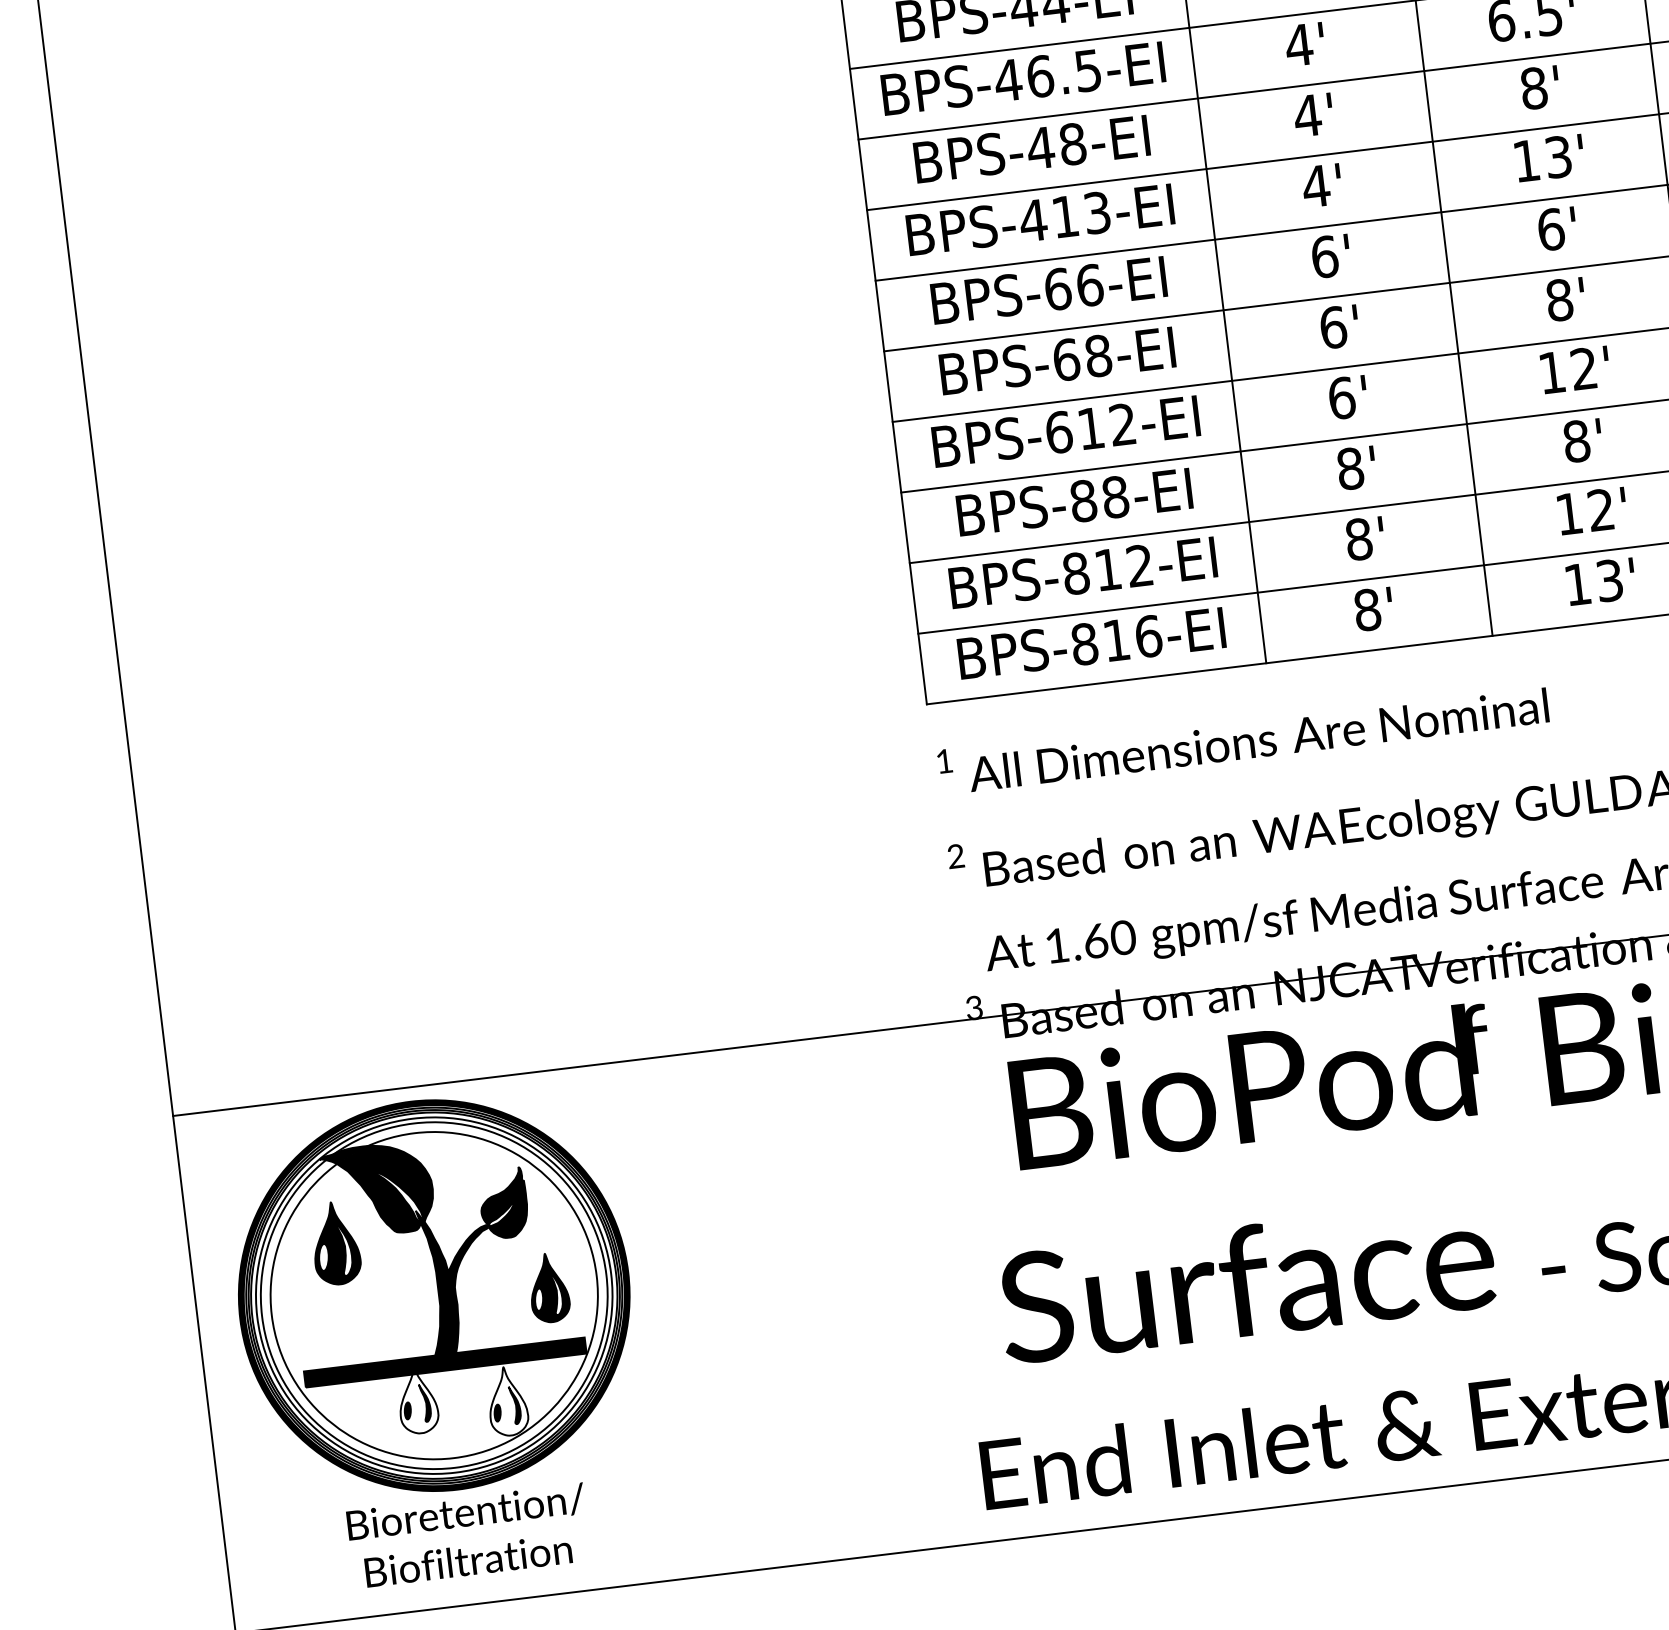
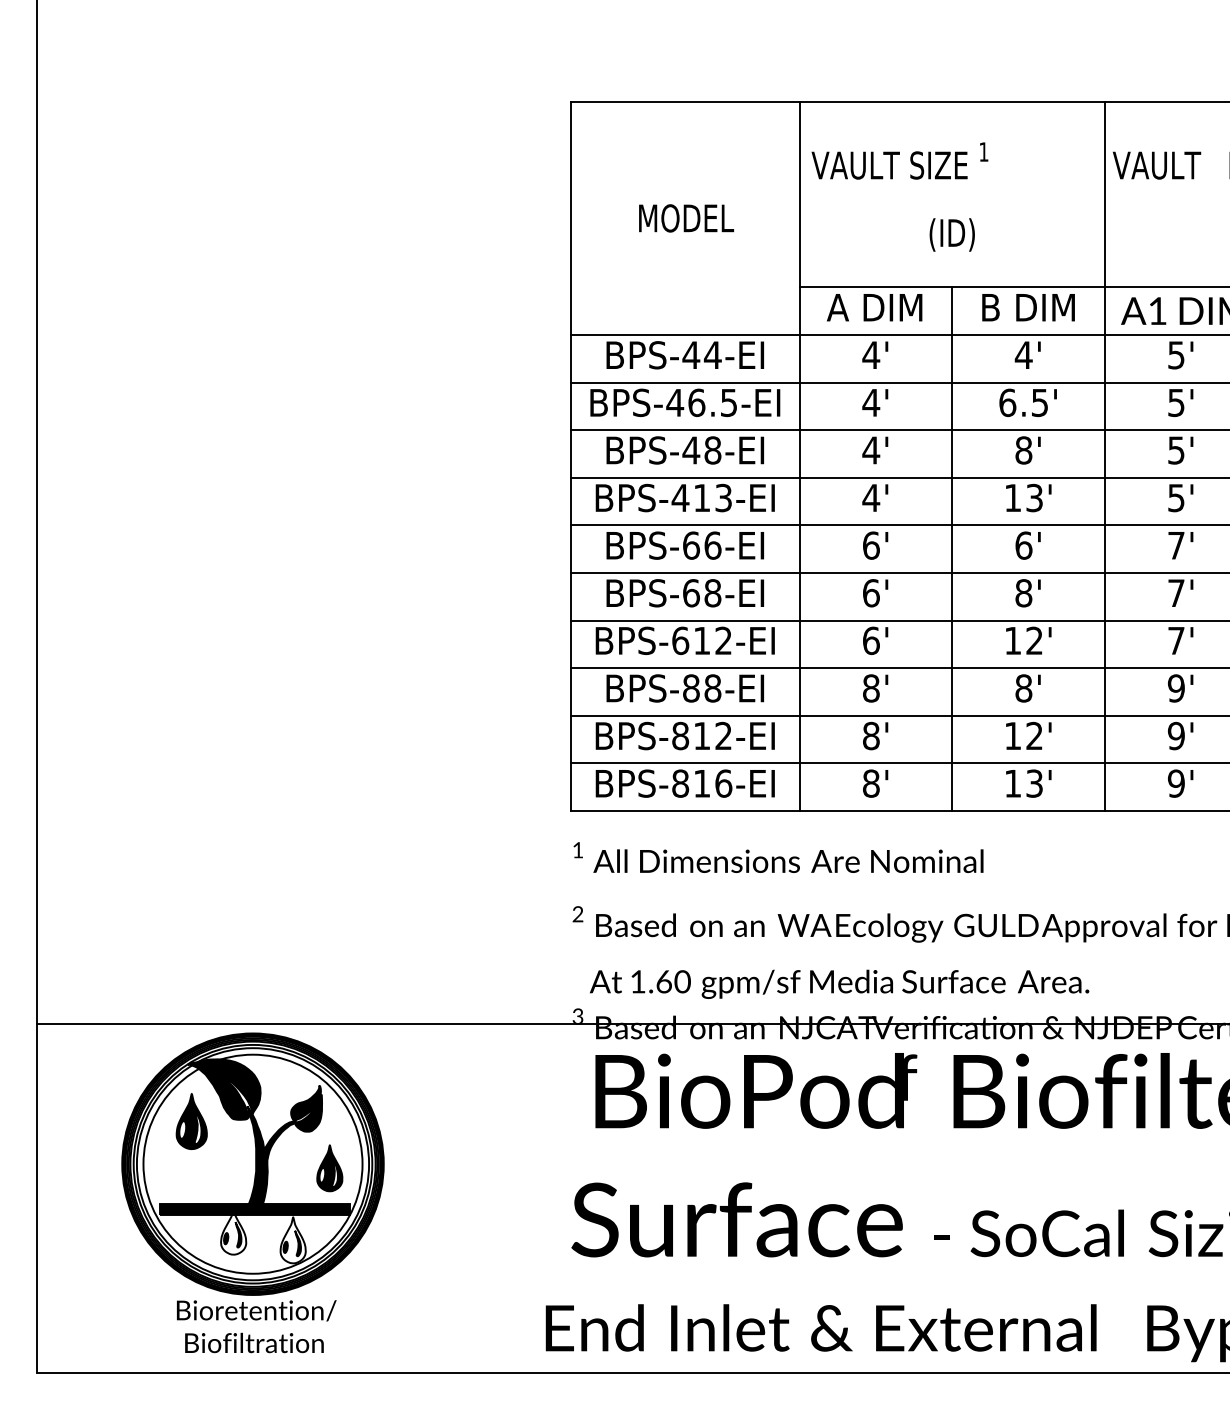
part: (438, 1337) -> (252, 1192), moved

